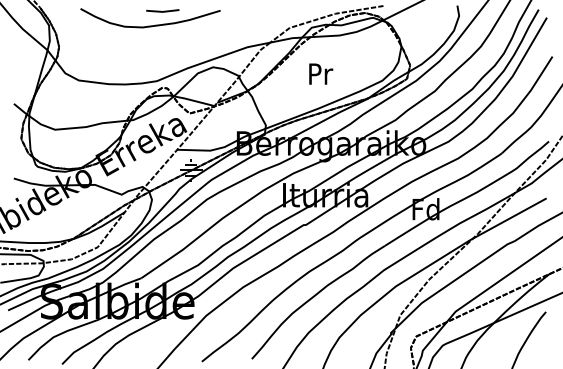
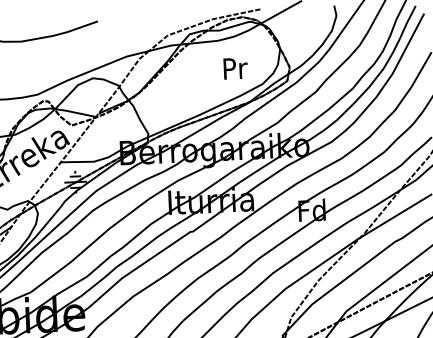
line: (163, 10) -> (40, 23), removed
text: (321, 73) -> (236, 67), moved

